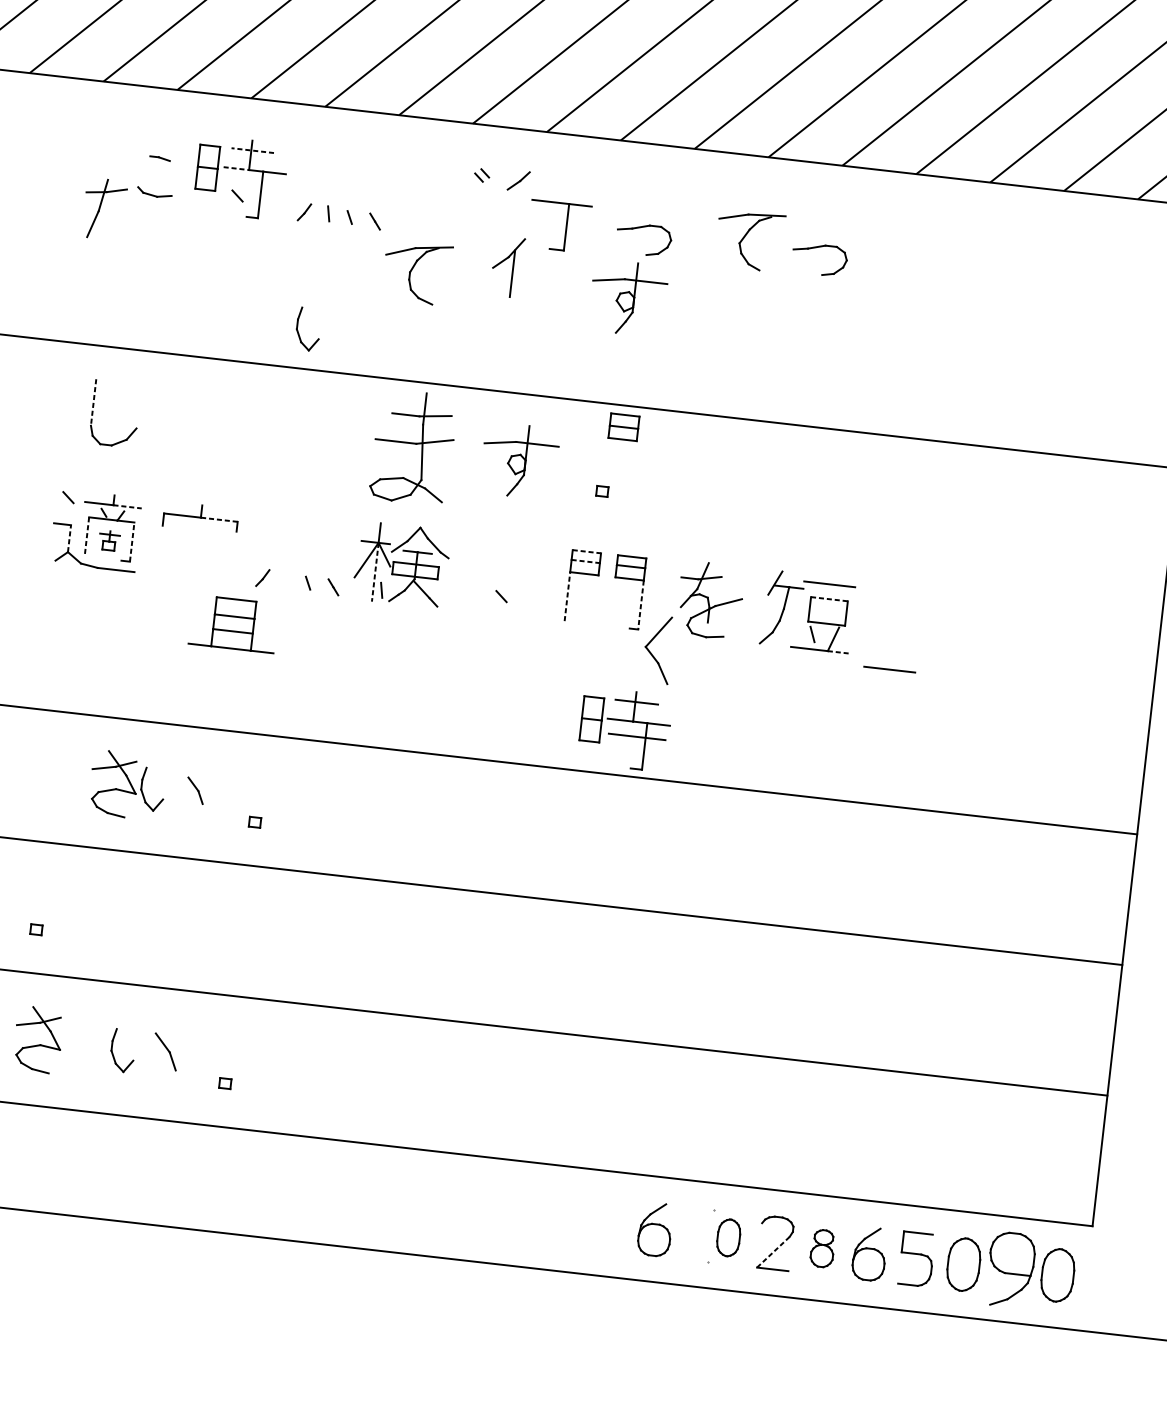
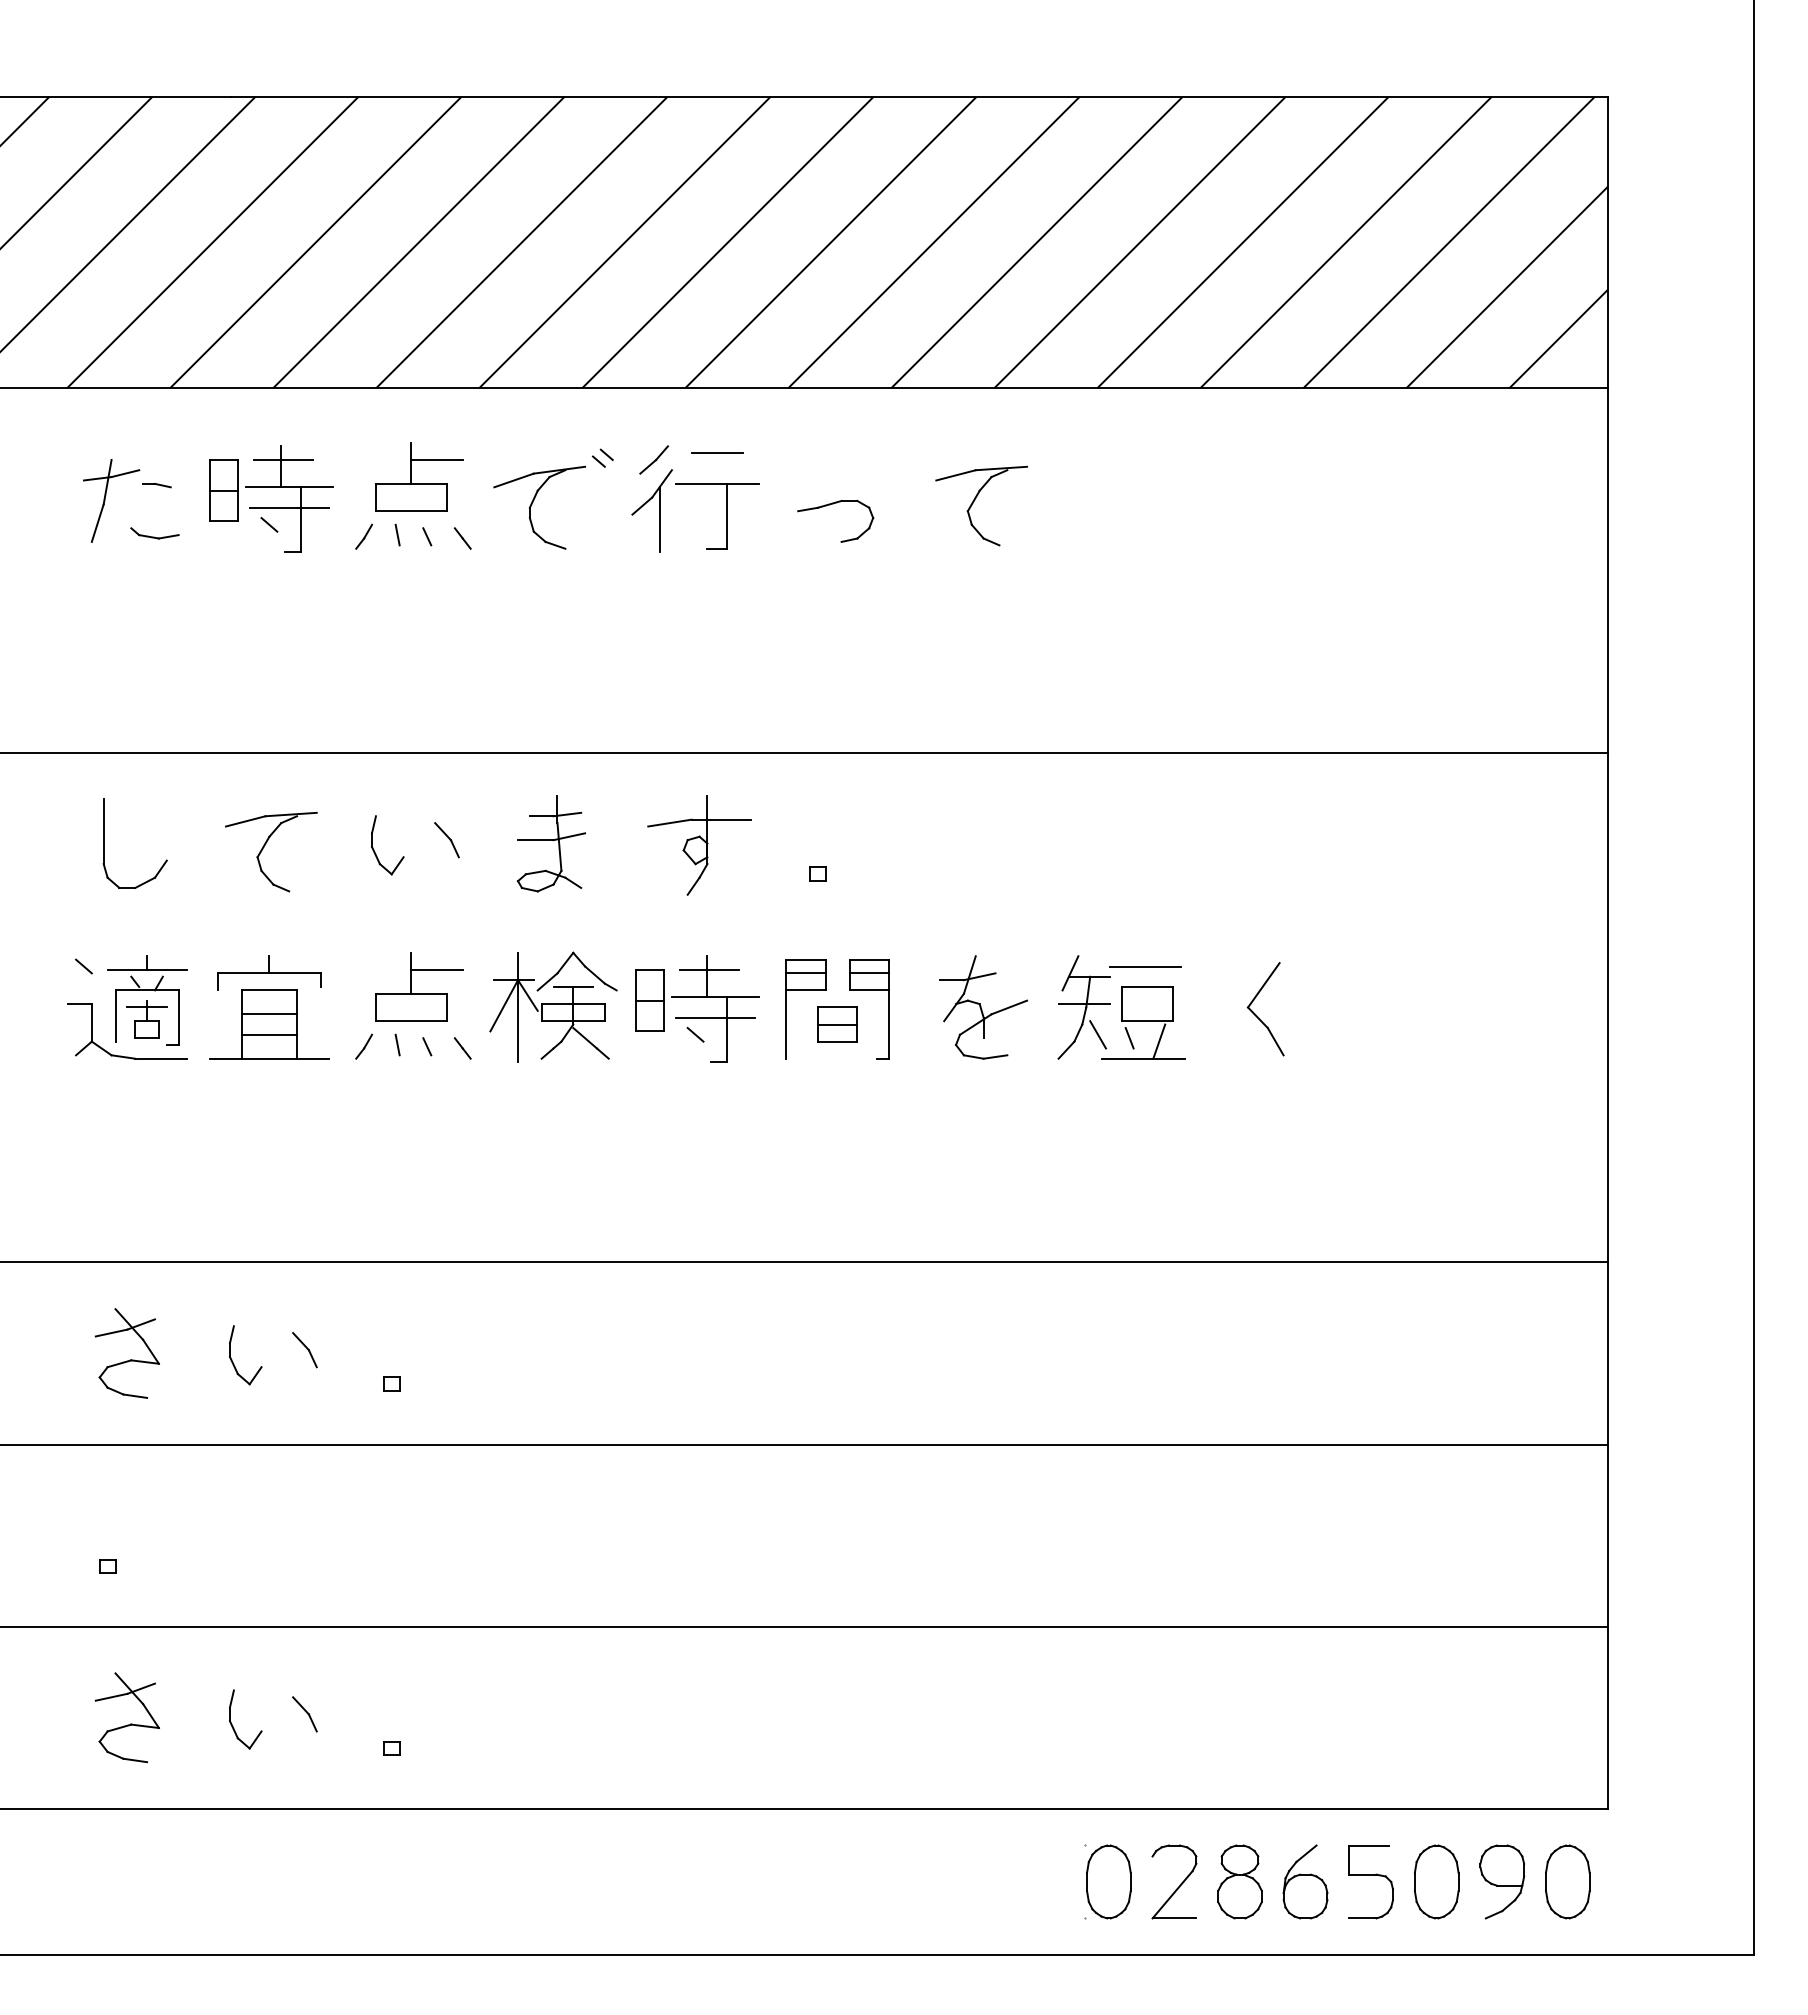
line: (252, 150) -> (283, 459), dashed -> solid
line: (236, 168) -> (263, 487), dashed -> solid
part: (348, 178) -> (419, 483), added
line: (564, 181) -> (716, 453), added
line: (252, 185) -> (288, 507), added
part: (104, 208) -> (111, 500), moved
part: (817, 248) -> (1075, 505), removed
part: (512, 267) -> (659, 510), moved
part: (412, 270) -> (532, 504), moved
part: (628, 298) -> (823, 604), removed
part: (299, 332) -> (375, 851), moved
line: (93, 403) -> (103, 832), dashed -> solid
part: (623, 427) -> (837, 1024), moved
part: (206, 428) -> (263, 849), added
part: (338, 436) -> (446, 840), added
part: (413, 447) -> (551, 843), size x0.62
line: (127, 506) -> (166, 969), dashed -> solid
line: (219, 519) -> (295, 973), dashed -> solid
line: (86, 536) -> (115, 1016), dashed -> solid
line: (69, 538) -> (91, 1022), dashed -> solid
part: (108, 540) -> (146, 1019), size x1.43
line: (132, 541) -> (178, 1017), dashed -> solid
part: (306, 544) -> (419, 993), added
line: (587, 551) -> (806, 959), dashed -> solid
line: (586, 561) -> (806, 973), dashed -> solid
line: (375, 572) -> (518, 1021), dashed -> solid
line: (381, 589) -> (397, 1044), moved
line: (567, 596) -> (786, 1024), dashed -> solid
line: (829, 599) -> (1147, 987), dashed -> solid
line: (640, 605) -> (888, 1025), dashed -> solid
line: (782, 606) -> (1083, 1004), added
part: (233, 623) -> (269, 1024), moved
line: (789, 629) -> (1097, 1034), added
line: (839, 652) -> (1169, 1058), dashed -> solid
part: (652, 654) -> (1258, 1016), moved
line: (889, 669) -> (1241, 1074), removed
part: (624, 735) -> (697, 1017), moved
part: (112, 788) -> (126, 1360), moved
part: (165, 1052) -> (304, 1714), size x0.71
part: (655, 1229) -> (1006, 1881), removed
part: (728, 1237) -> (1108, 1881), size x1.43
part: (822, 1248) -> (1239, 1881), size x1.43
line: (773, 1252) -> (1172, 1895), dashed -> solid
part: (1011, 1269) -> (1502, 1881), size x0.71

